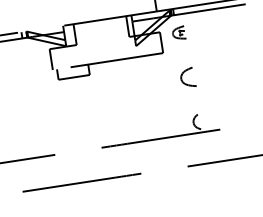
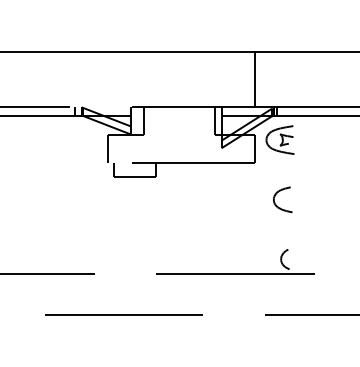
part: (178, 32) -> (279, 139), size x1.67

